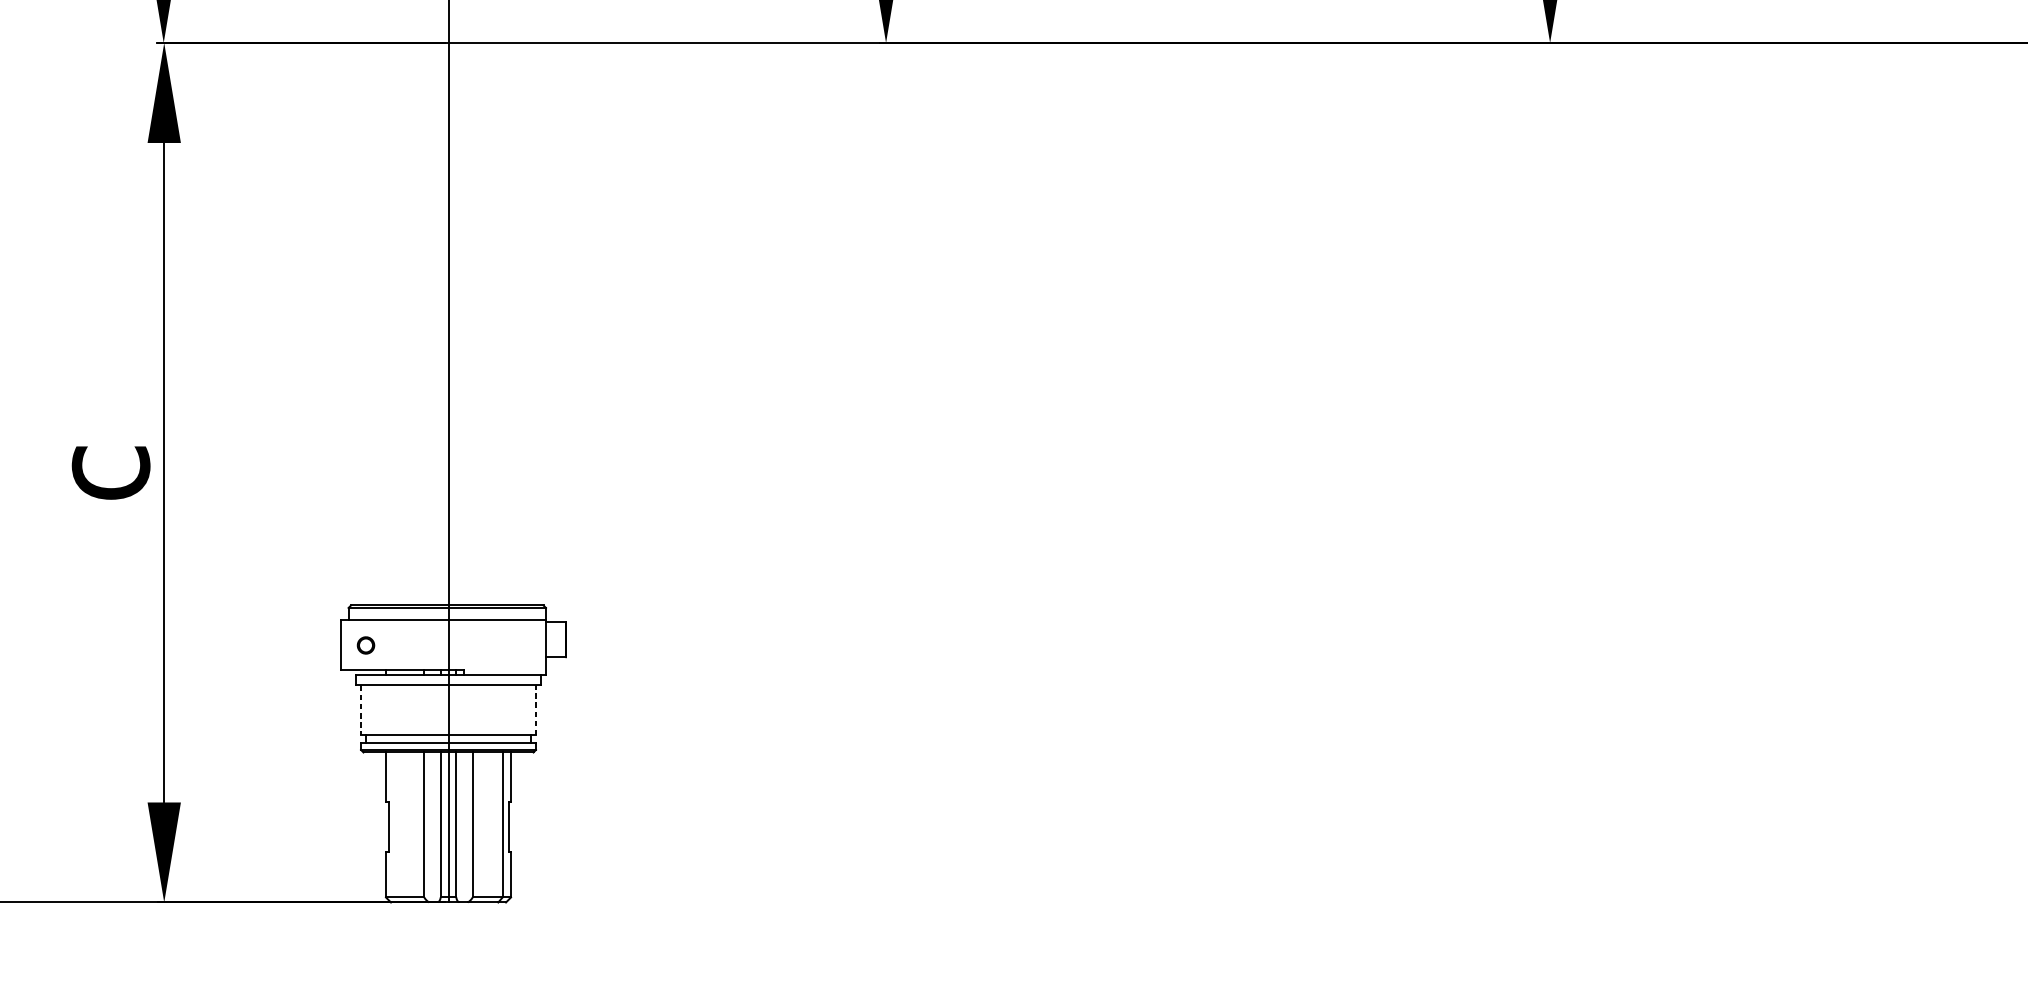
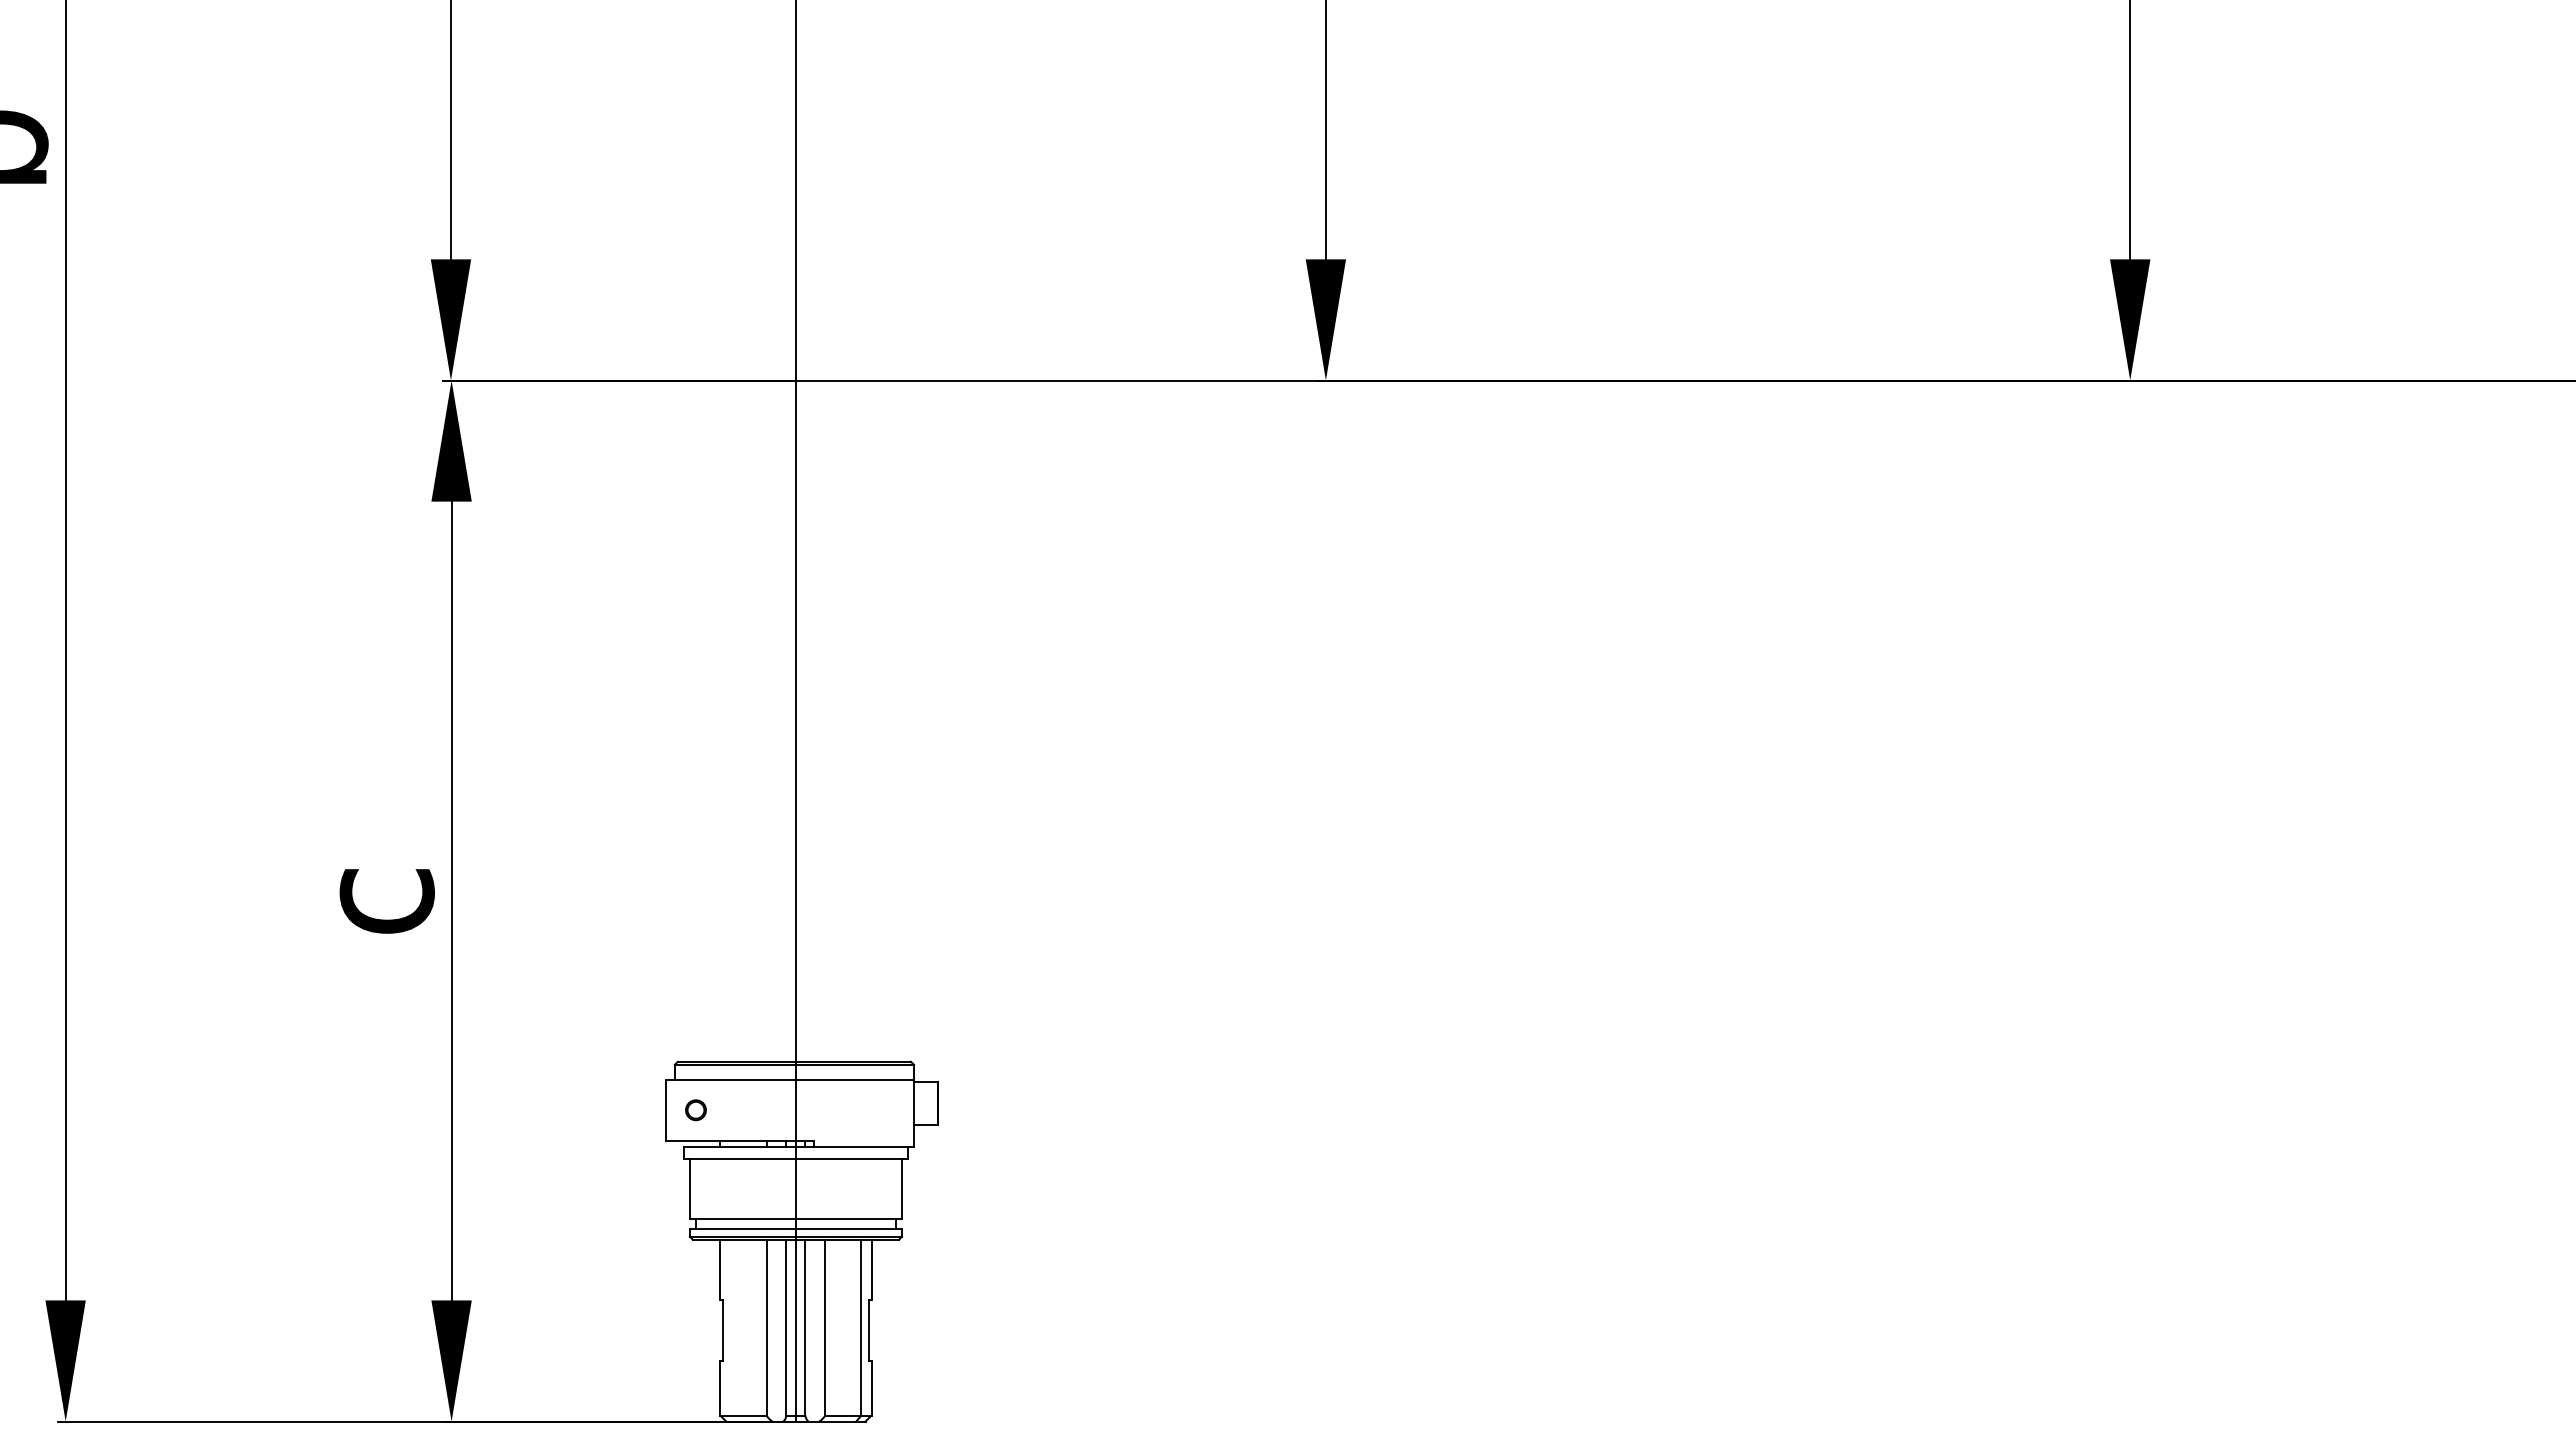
line: (360, 710) -> (689, 1189), dashed -> solid
line: (535, 710) -> (901, 1188), dashed -> solid

